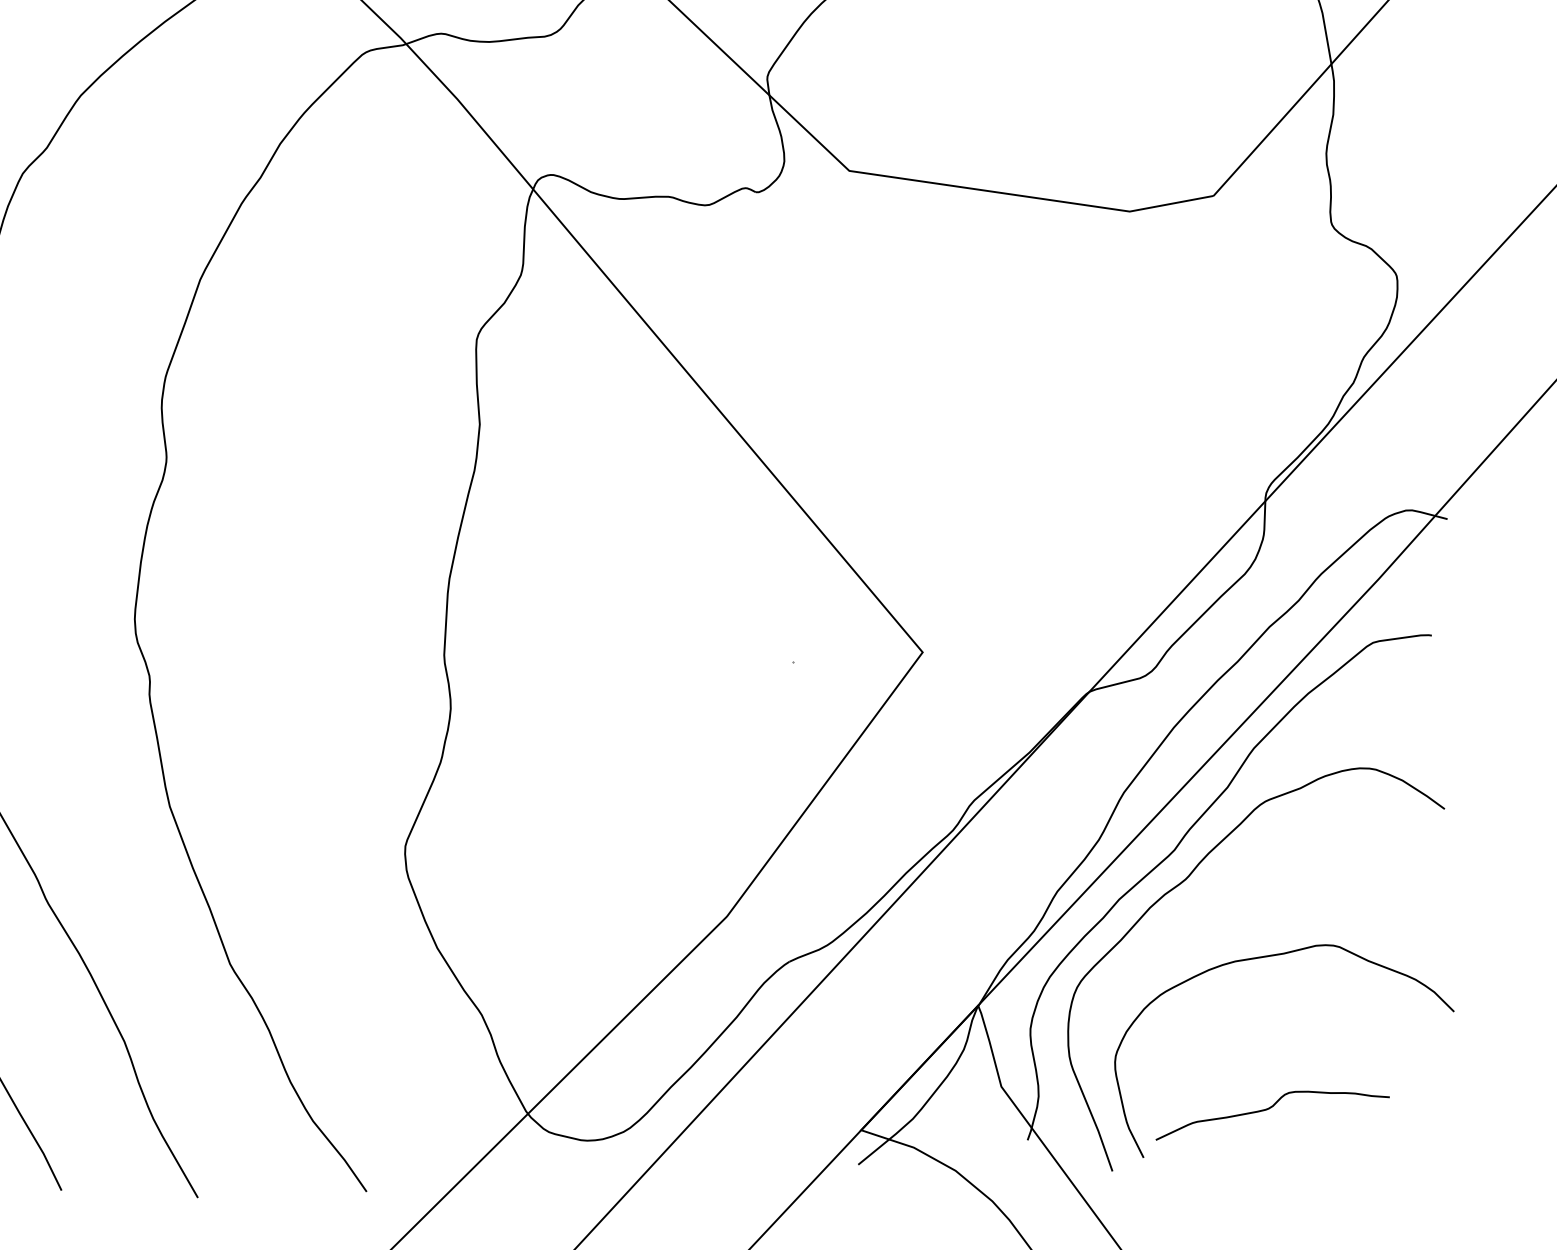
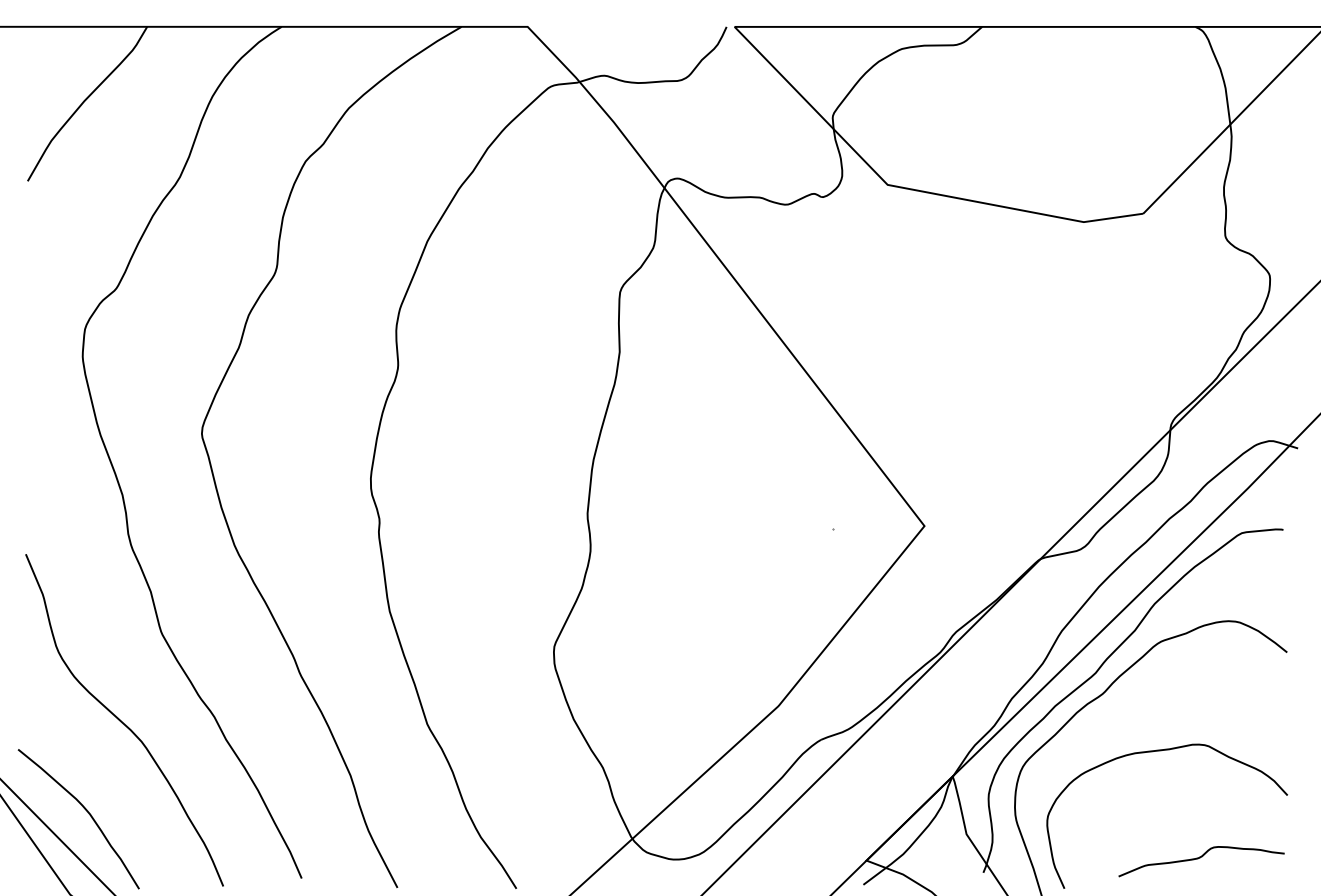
curve: (1270, 1109) -> (1200, 858), moved

